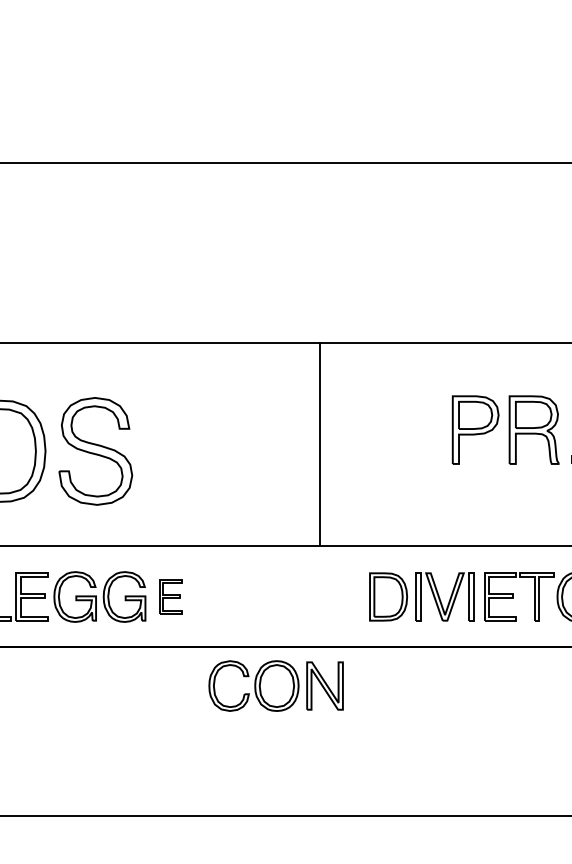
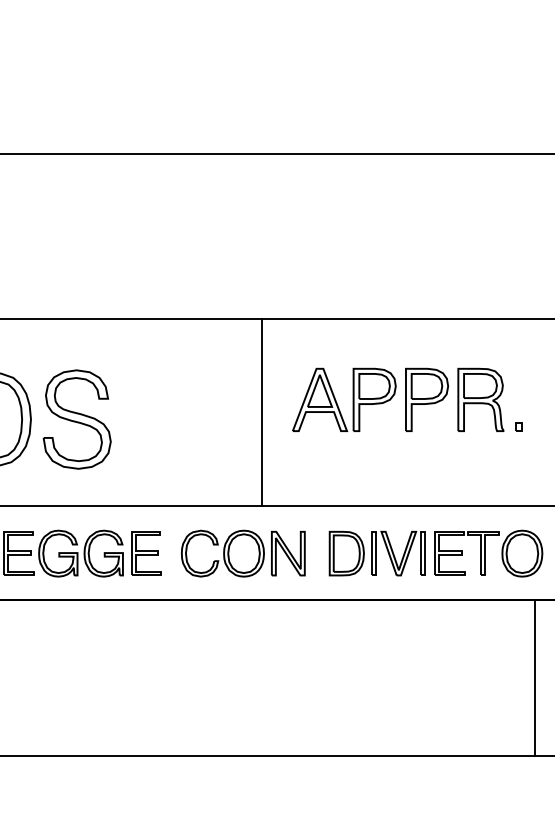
part: (378, 432) -> (337, 402), added
line: (320, 443) -> (262, 412), moved
part: (171, 596) -> (146, 553), size x1.43
part: (275, 685) -> (242, 553), moved

